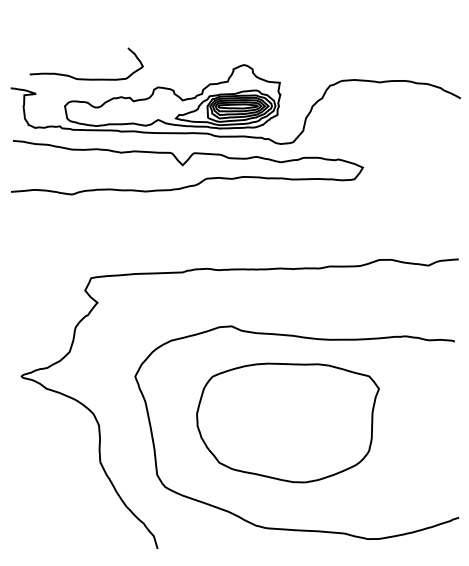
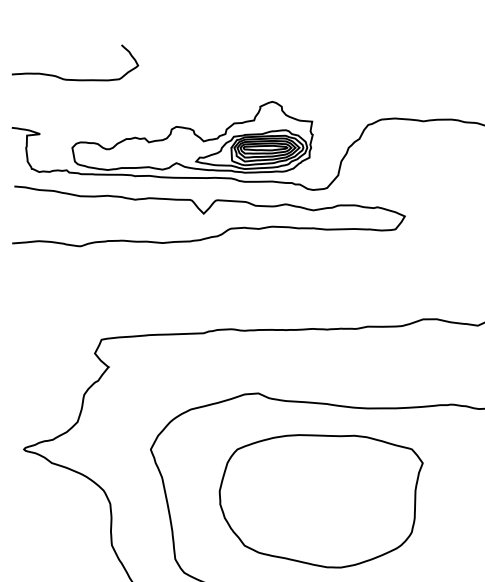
curve: (86, 78) -> (75, 78), moved

